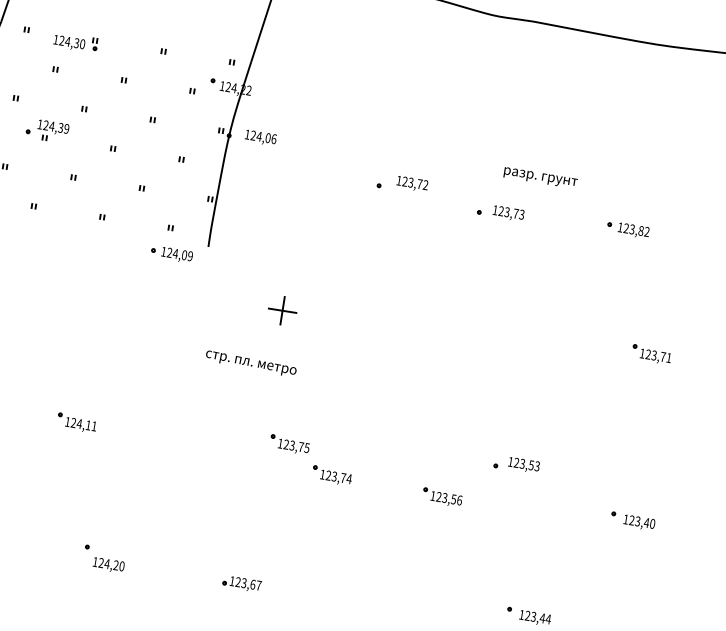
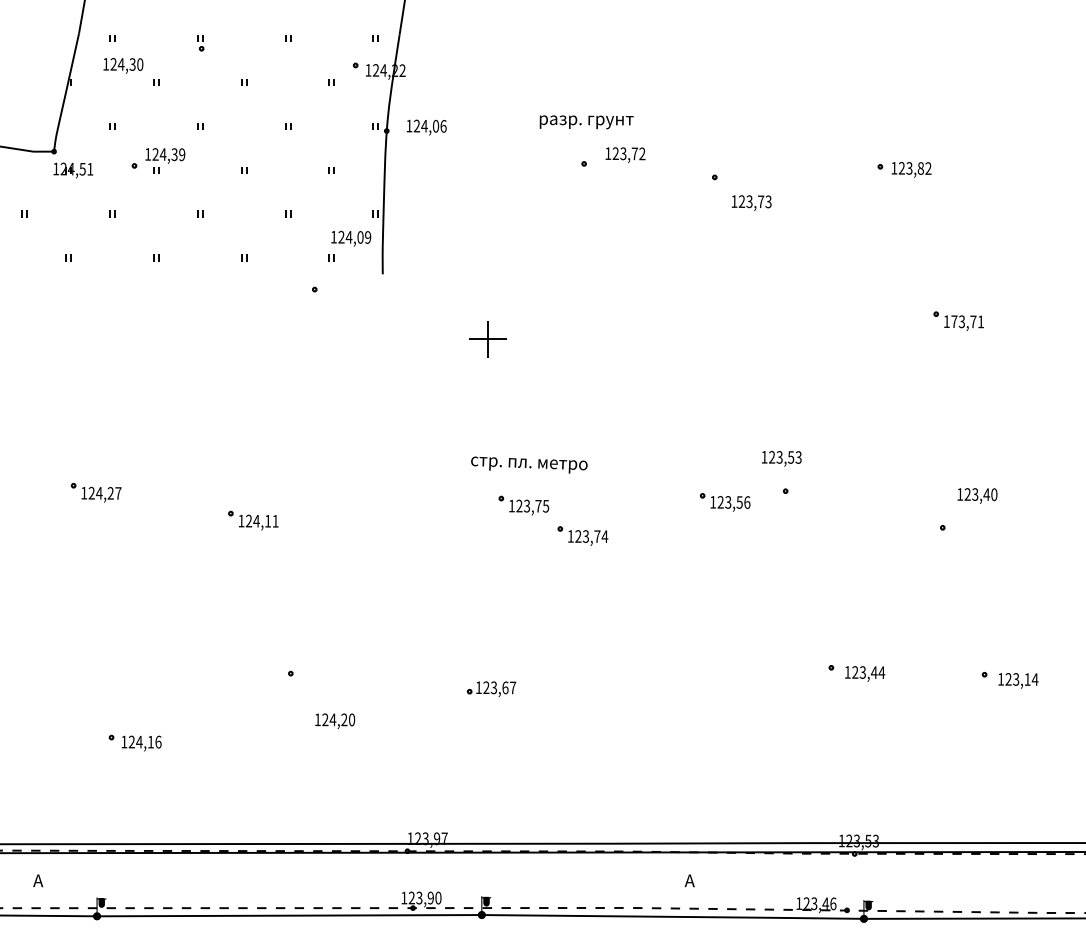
text: (69, 42) -> (123, 65), moved
text: (540, 178) -> (586, 122), moved
text: (508, 213) -> (751, 202), moved
text: (177, 255) -> (351, 238), moved
text: (648, 354) -> (954, 321), 123,71 -> 173,71
text: (251, 363) -> (529, 464), moved
text: (523, 464) -> (781, 458), moved
part: (441, 497) -> (724, 502), moved
text: (639, 522) -> (977, 495), moved
text: (109, 564) -> (335, 720), moved

